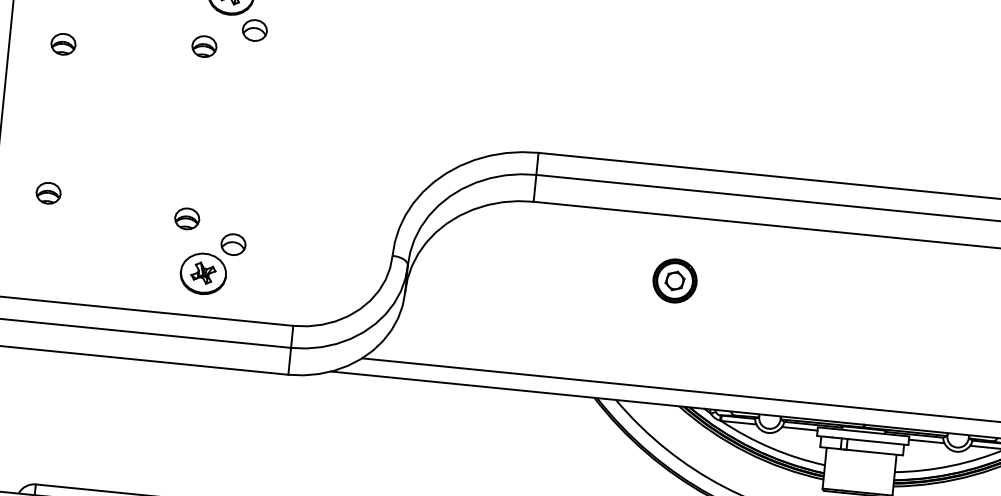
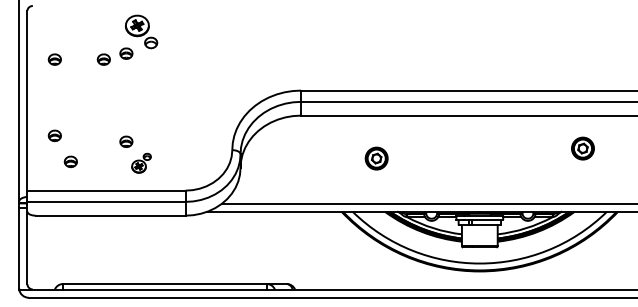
part: (158, 53) -> (103, 59), added
part: (74, 246) -> (70, 161), added
part: (212, 264) -> (141, 163), size x0.6
part: (674, 280) -> (376, 158), moved

